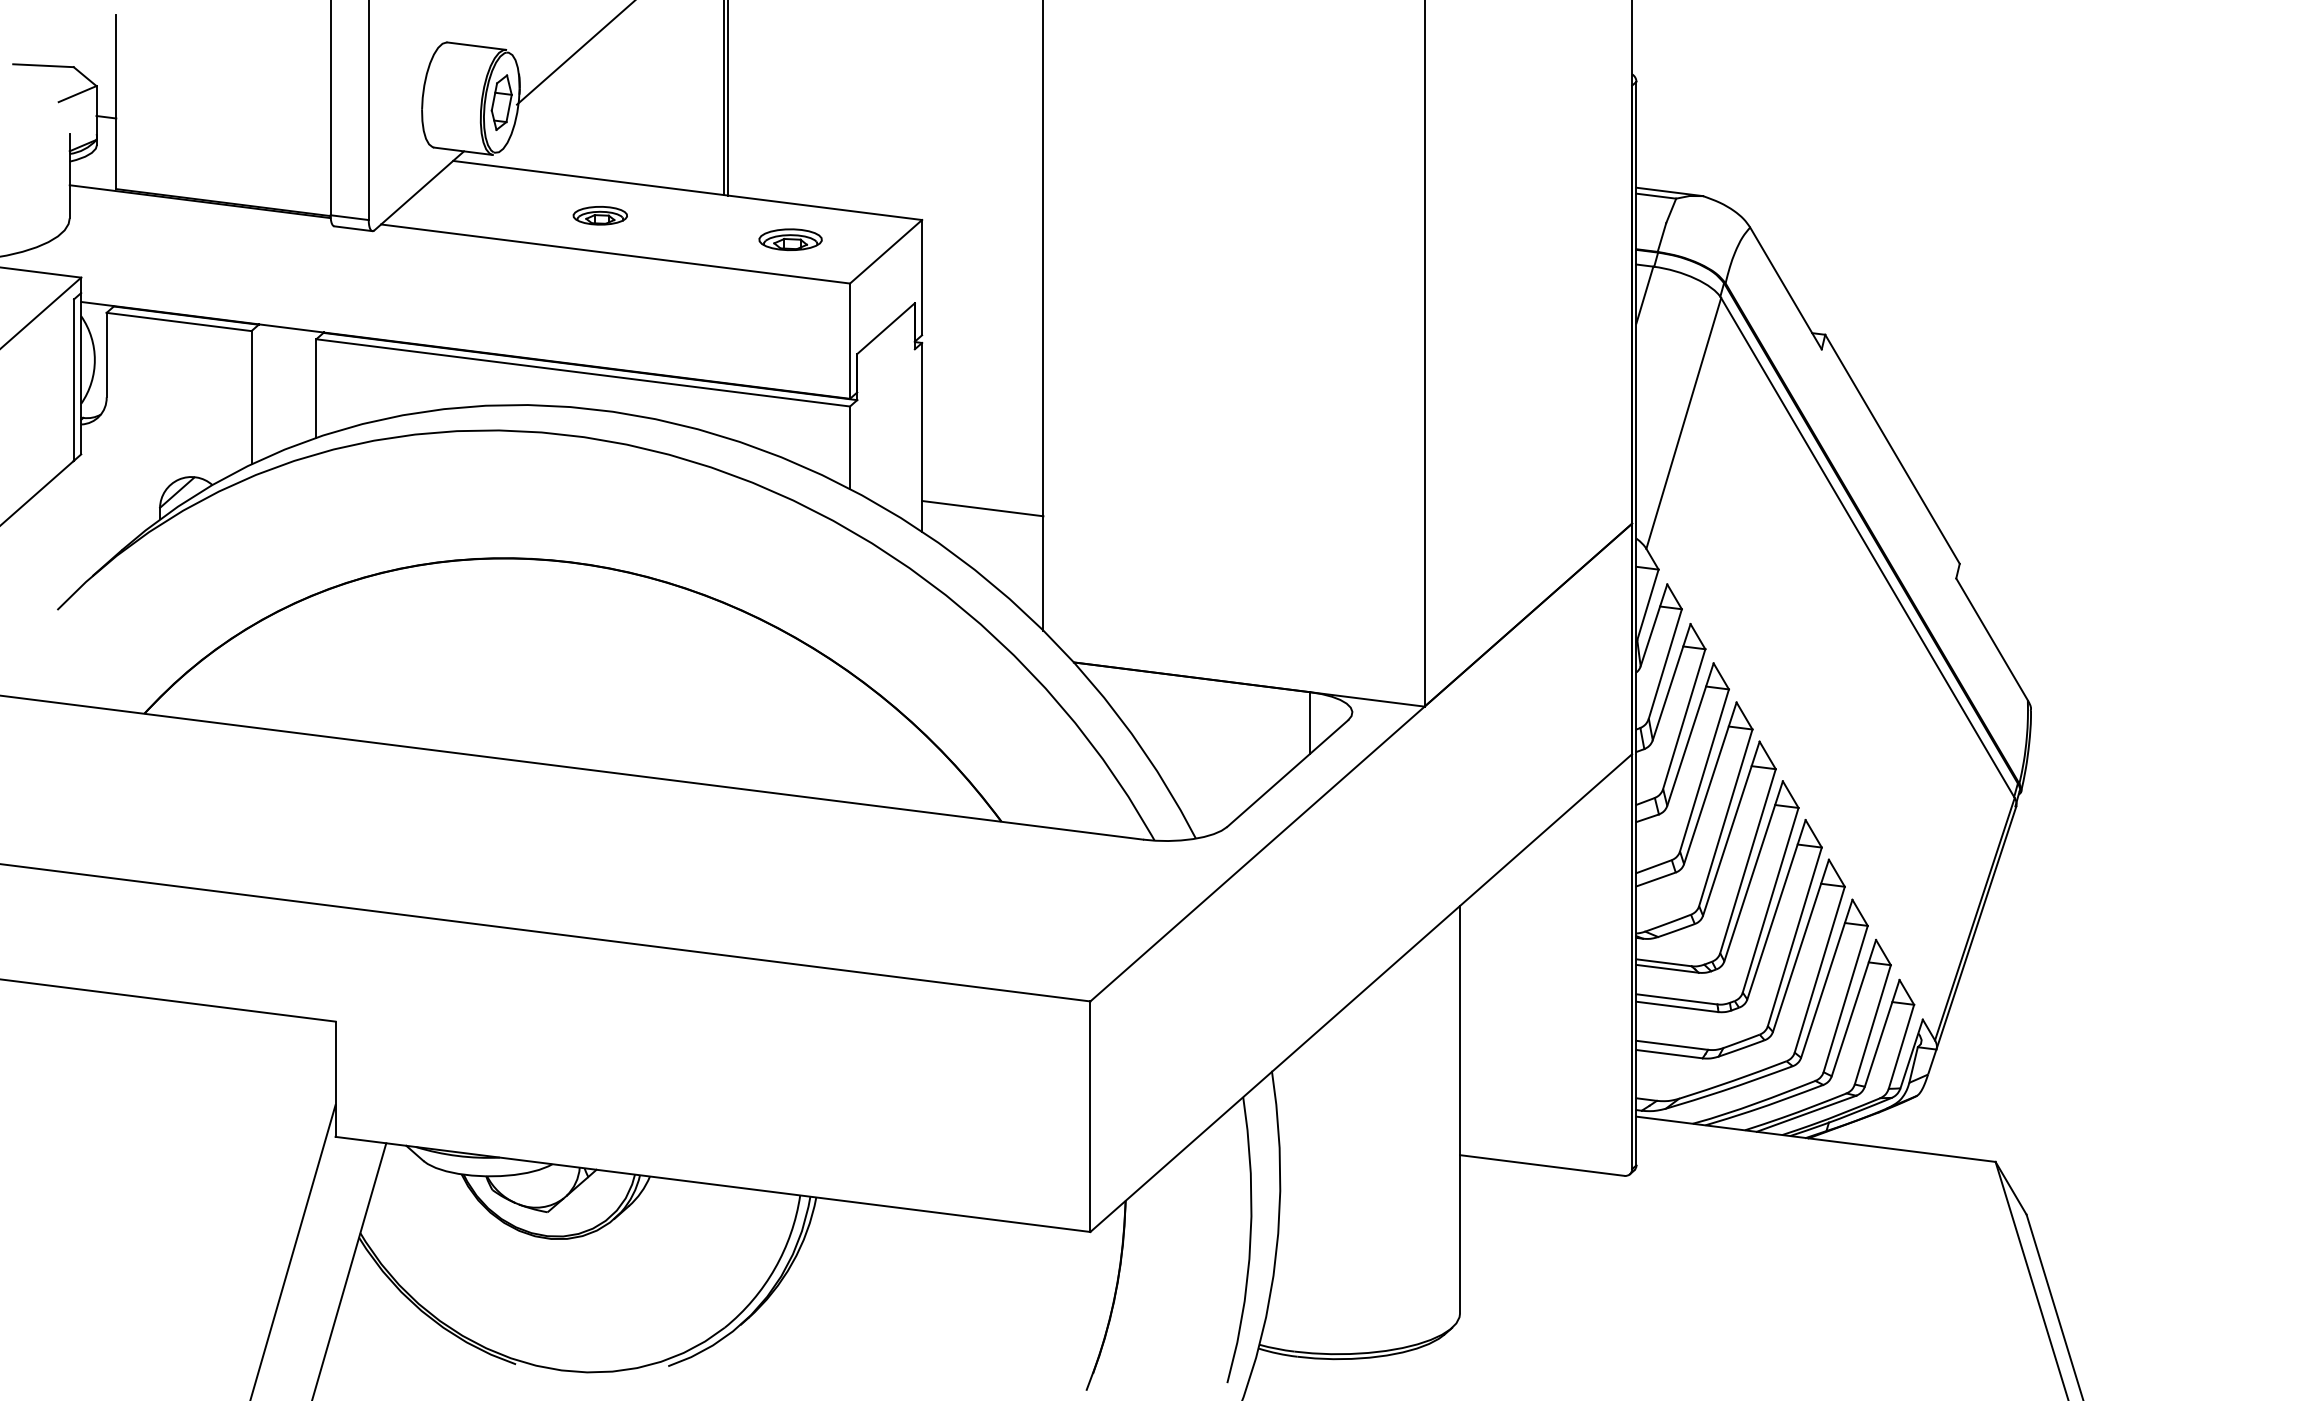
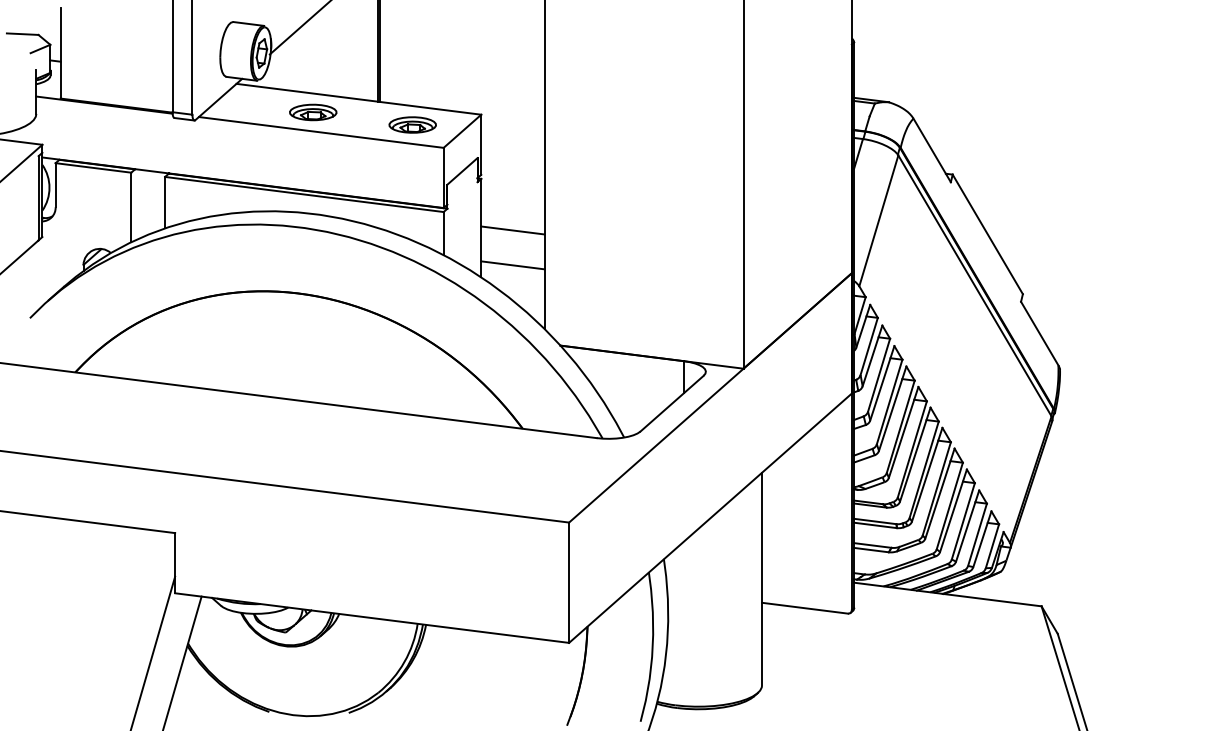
part: (600, 215) -> (313, 112), size x1.67
part: (790, 238) -> (412, 124), size x1.43
line: (981, 441) -> (512, 230), added

